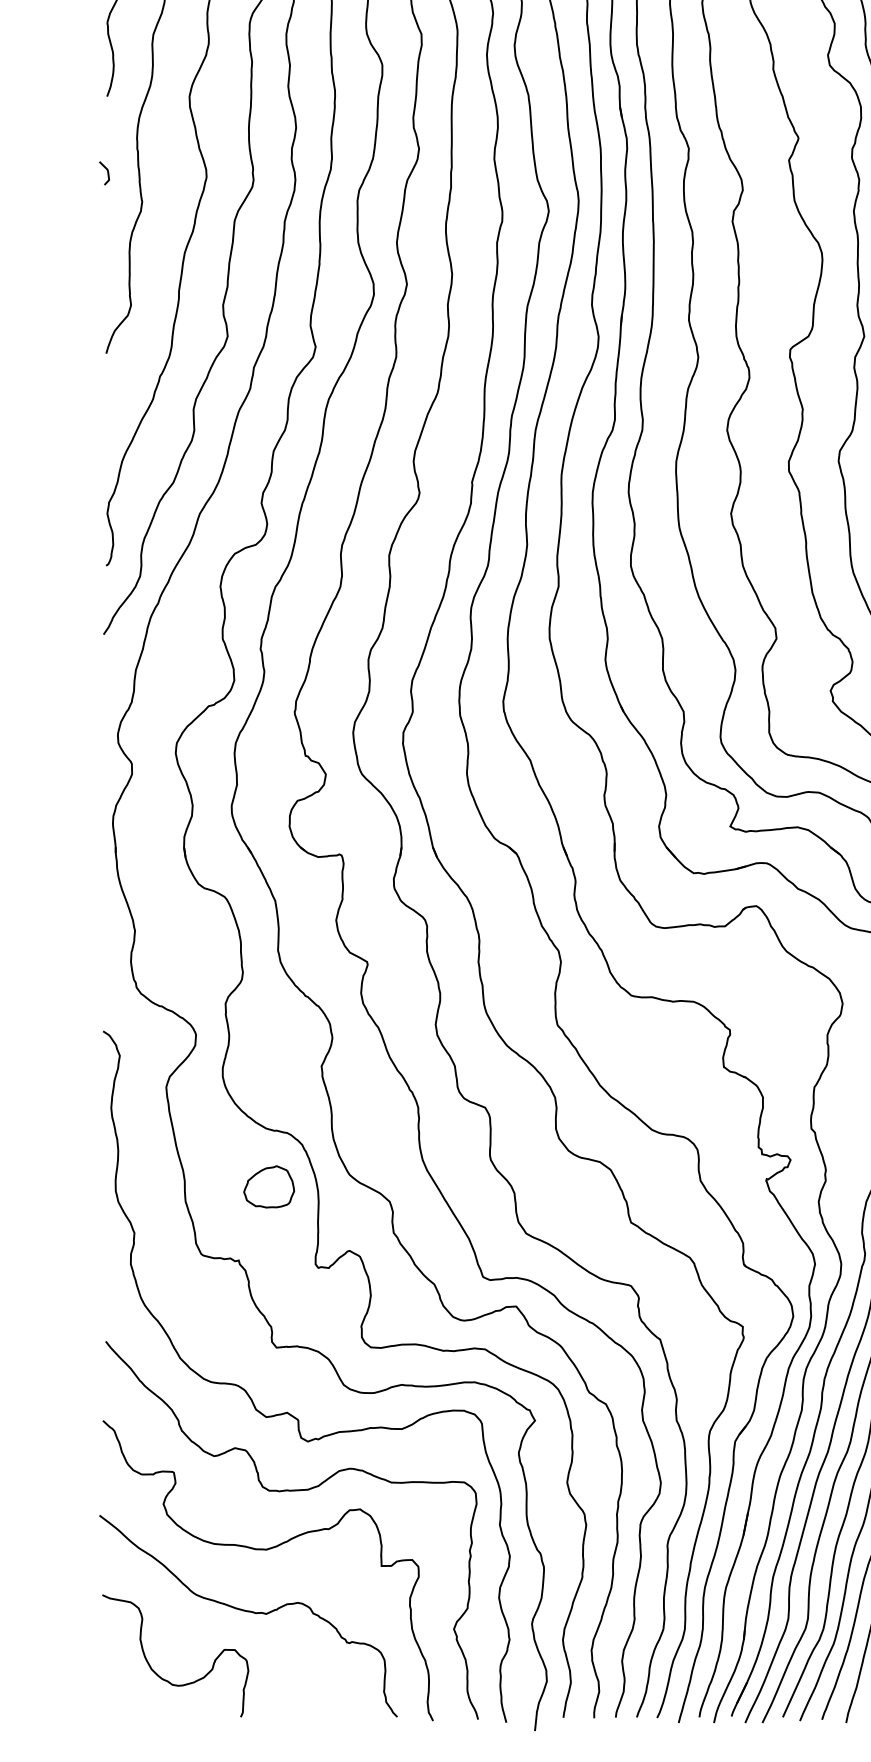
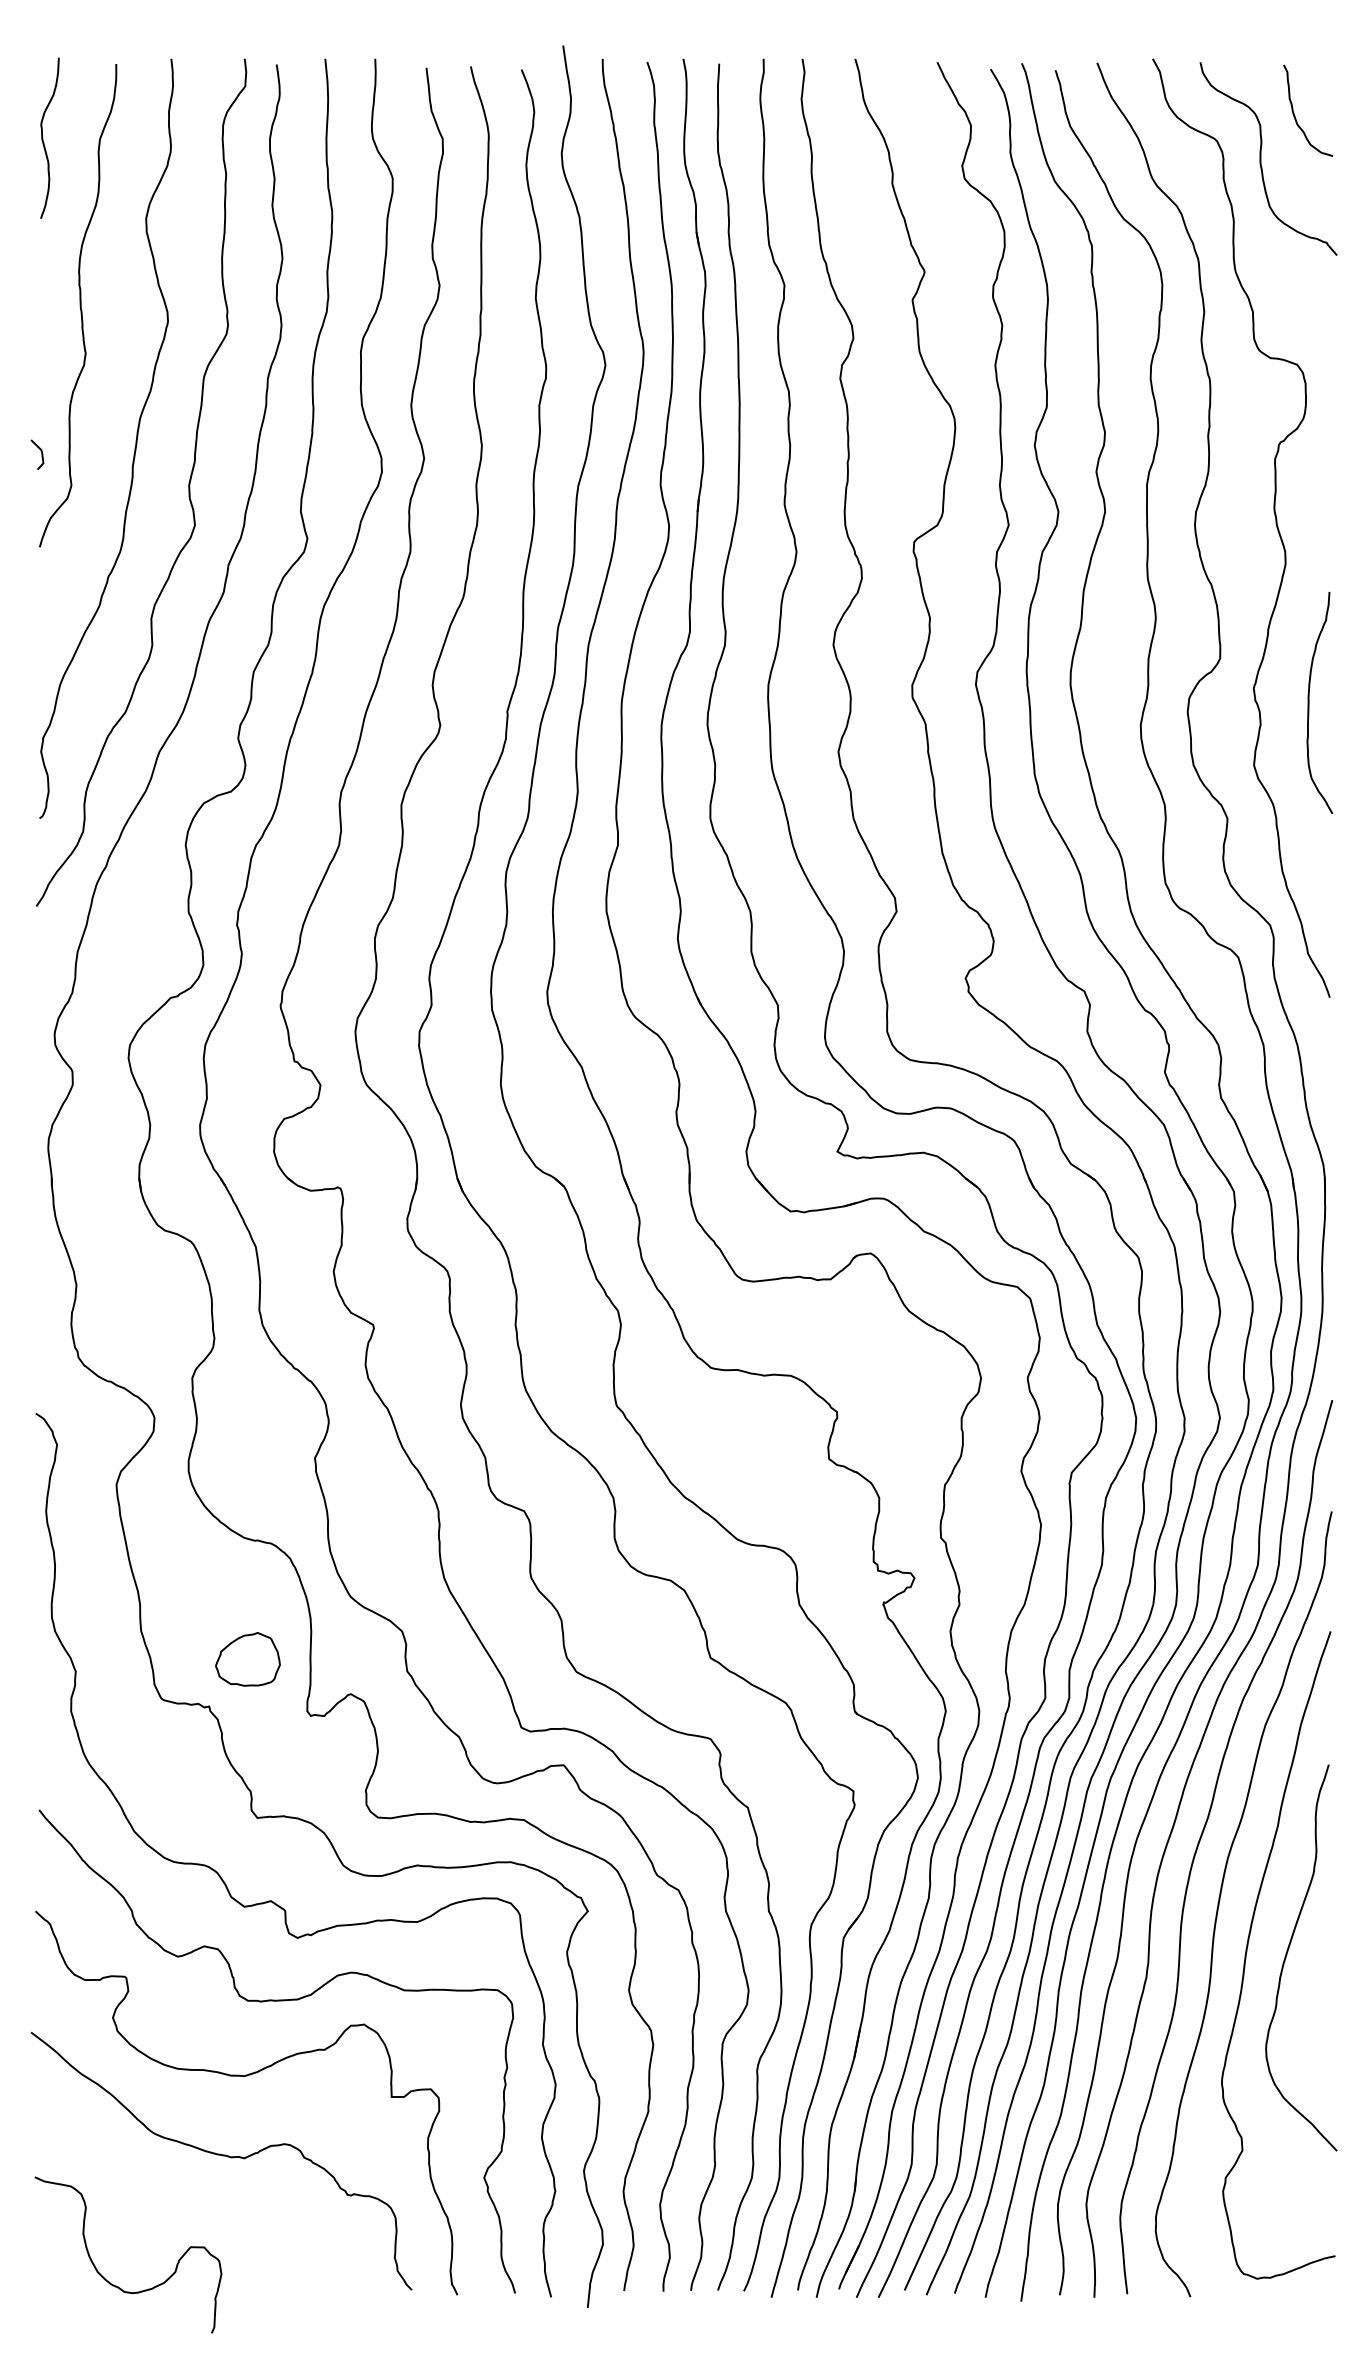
line: (107, 173) -> (41, 454), moved
part: (268, 1186) -> (247, 1659), moved
curve: (160, 1675) -> (108, 2280), moved

